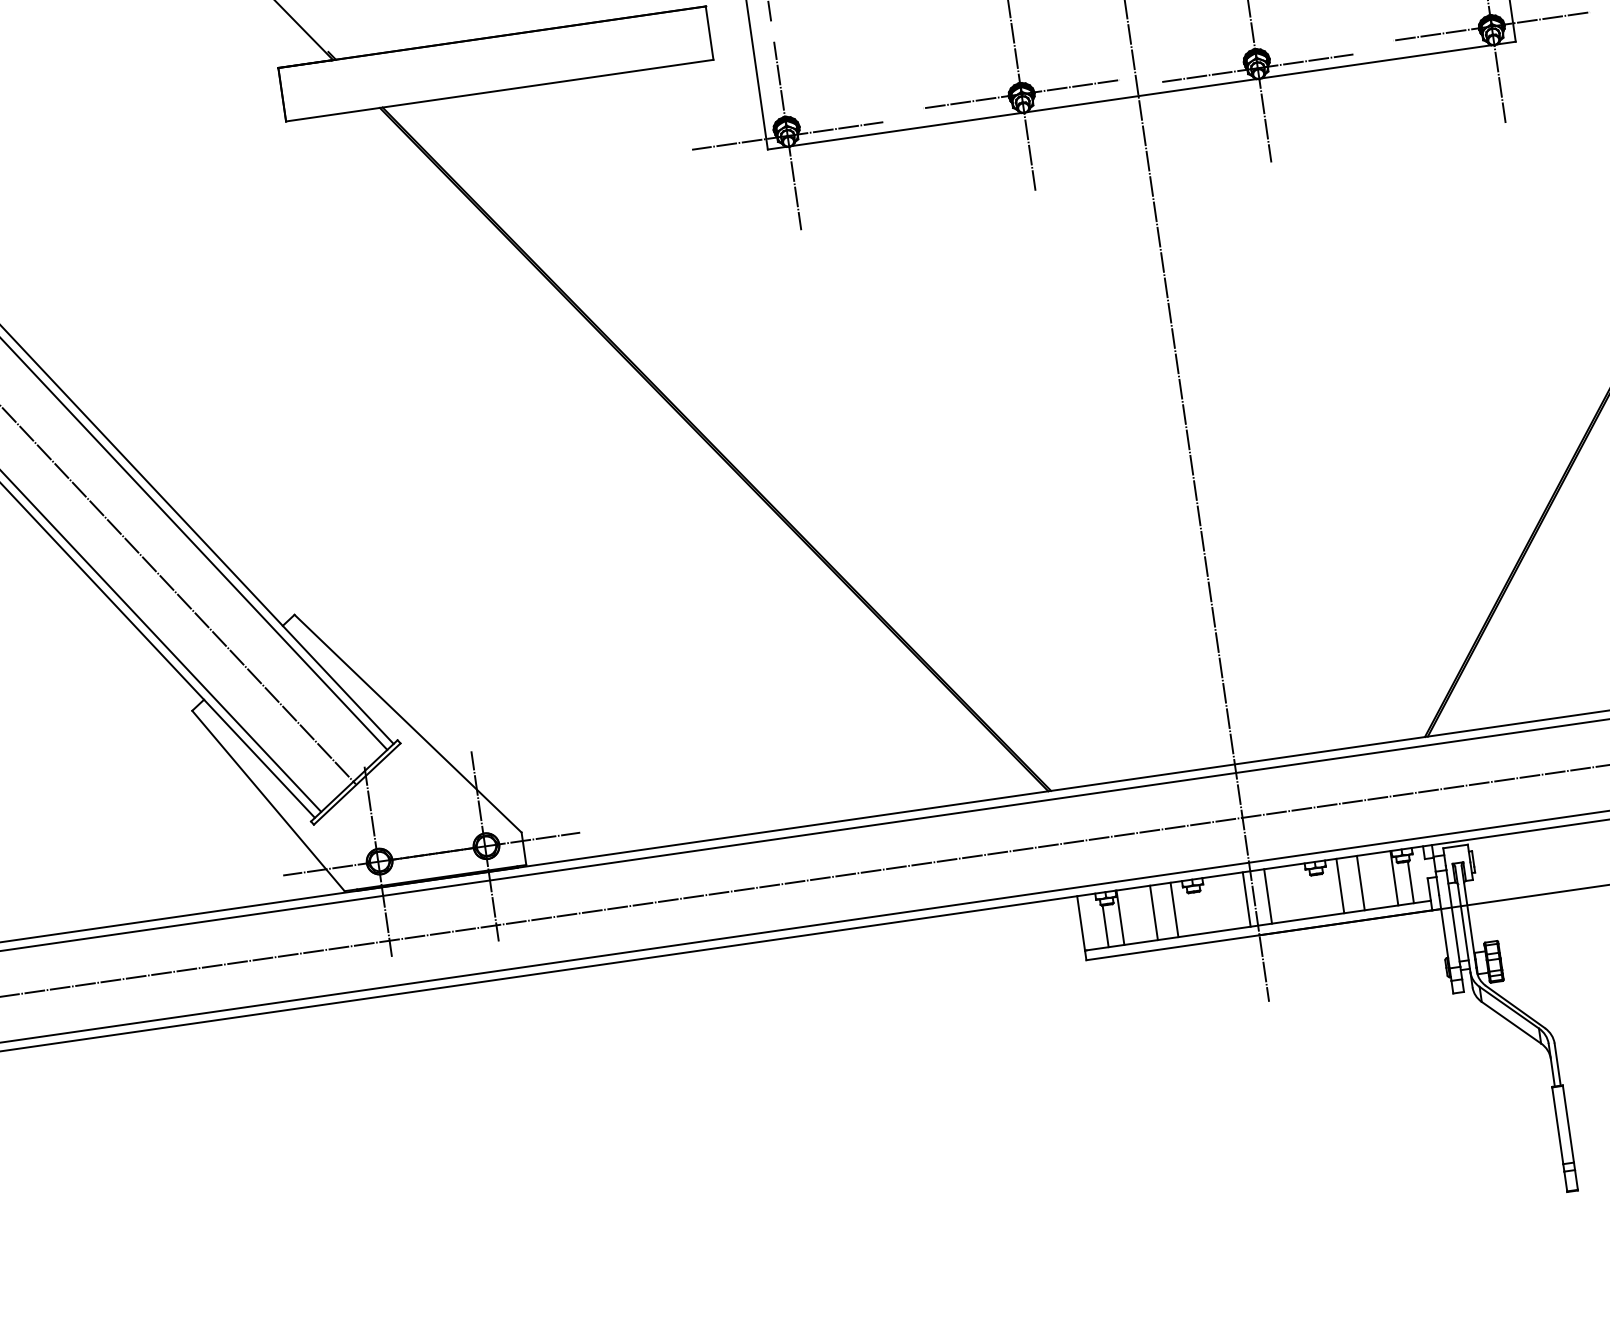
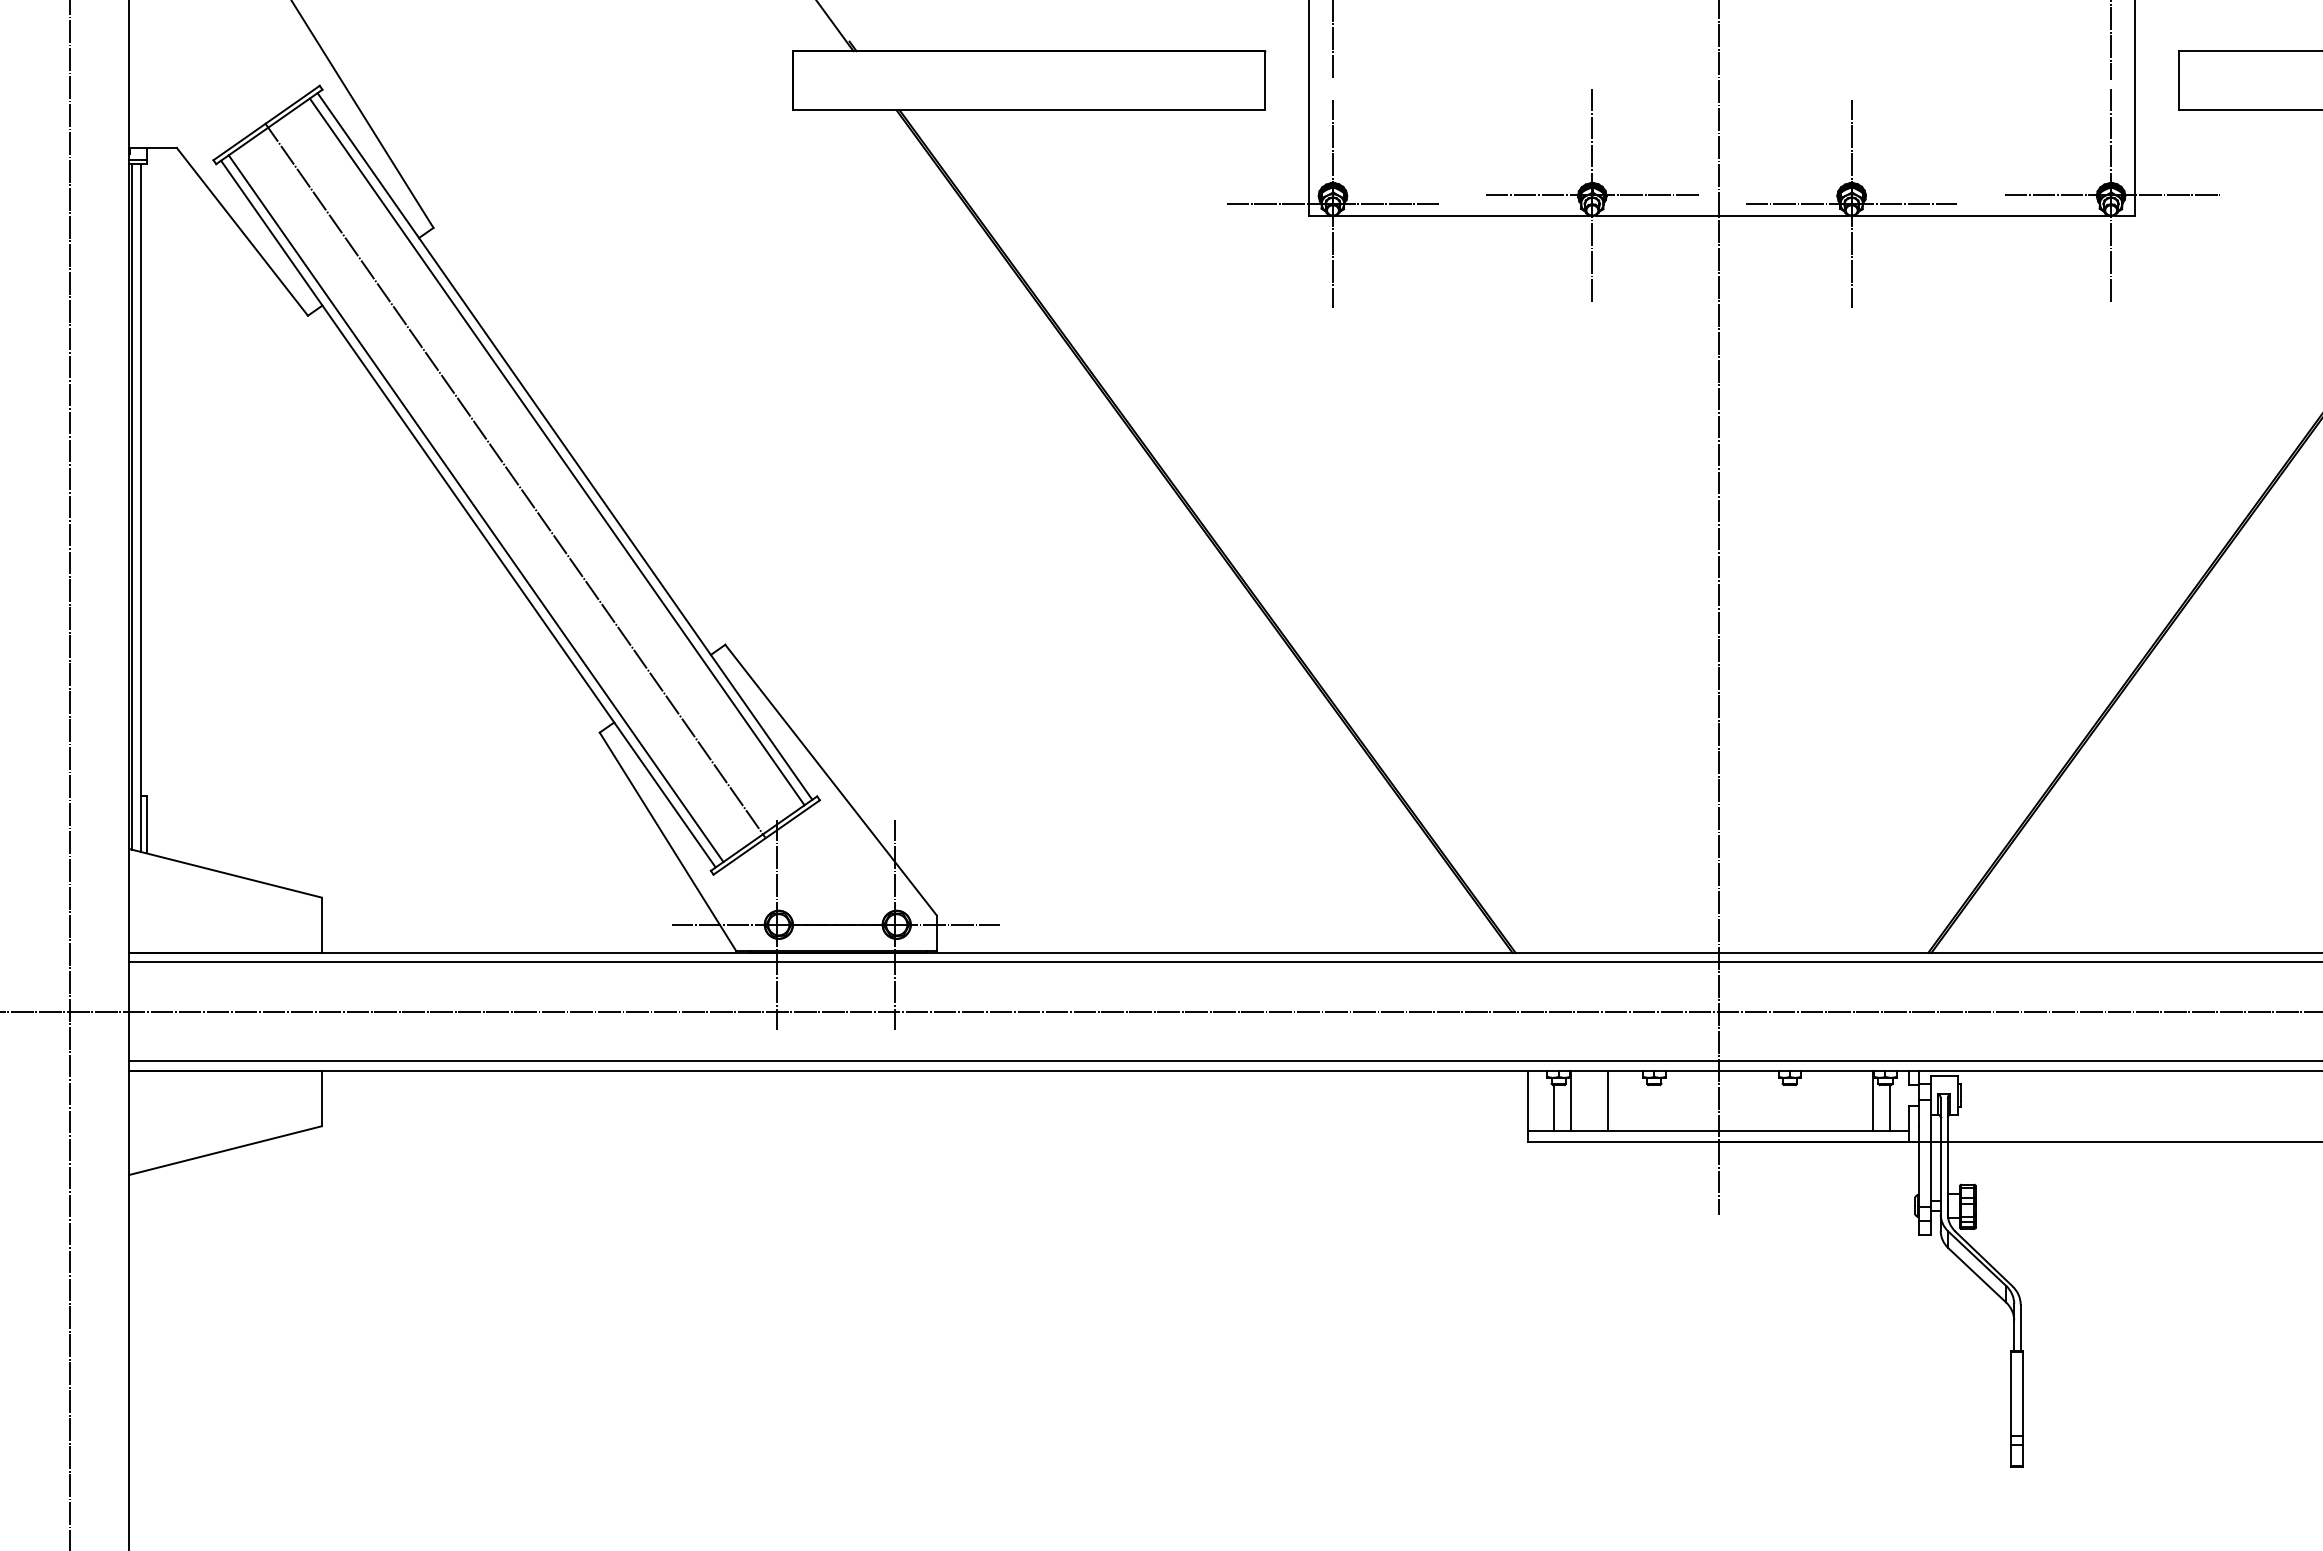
line: (1361, 882) -> (1836, 1100), removed
line: (1340, 885) -> (1813, 1100), removed
line: (1267, 896) -> (1733, 1100), removed
line: (1246, 899) -> (1710, 1100), removed
line: (1174, 909) -> (1630, 1100), removed

